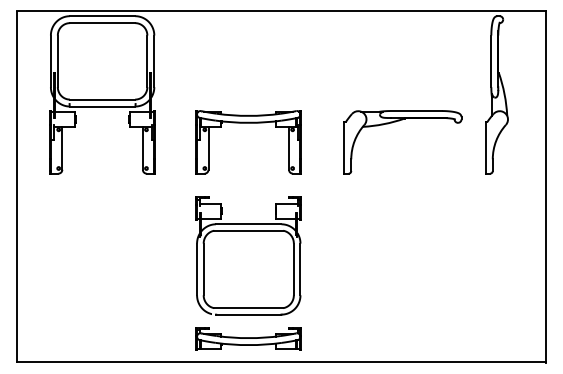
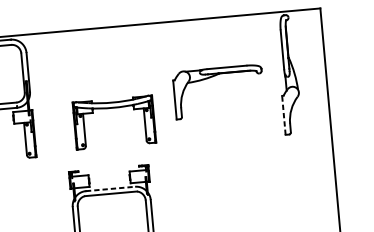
part: (395, 122) -> (212, 77), moved
part: (248, 123) -> (112, 108), moved
line: (485, 147) -> (283, 115), solid -> dashed
line: (248, 224) -> (110, 189), solid -> dashed

